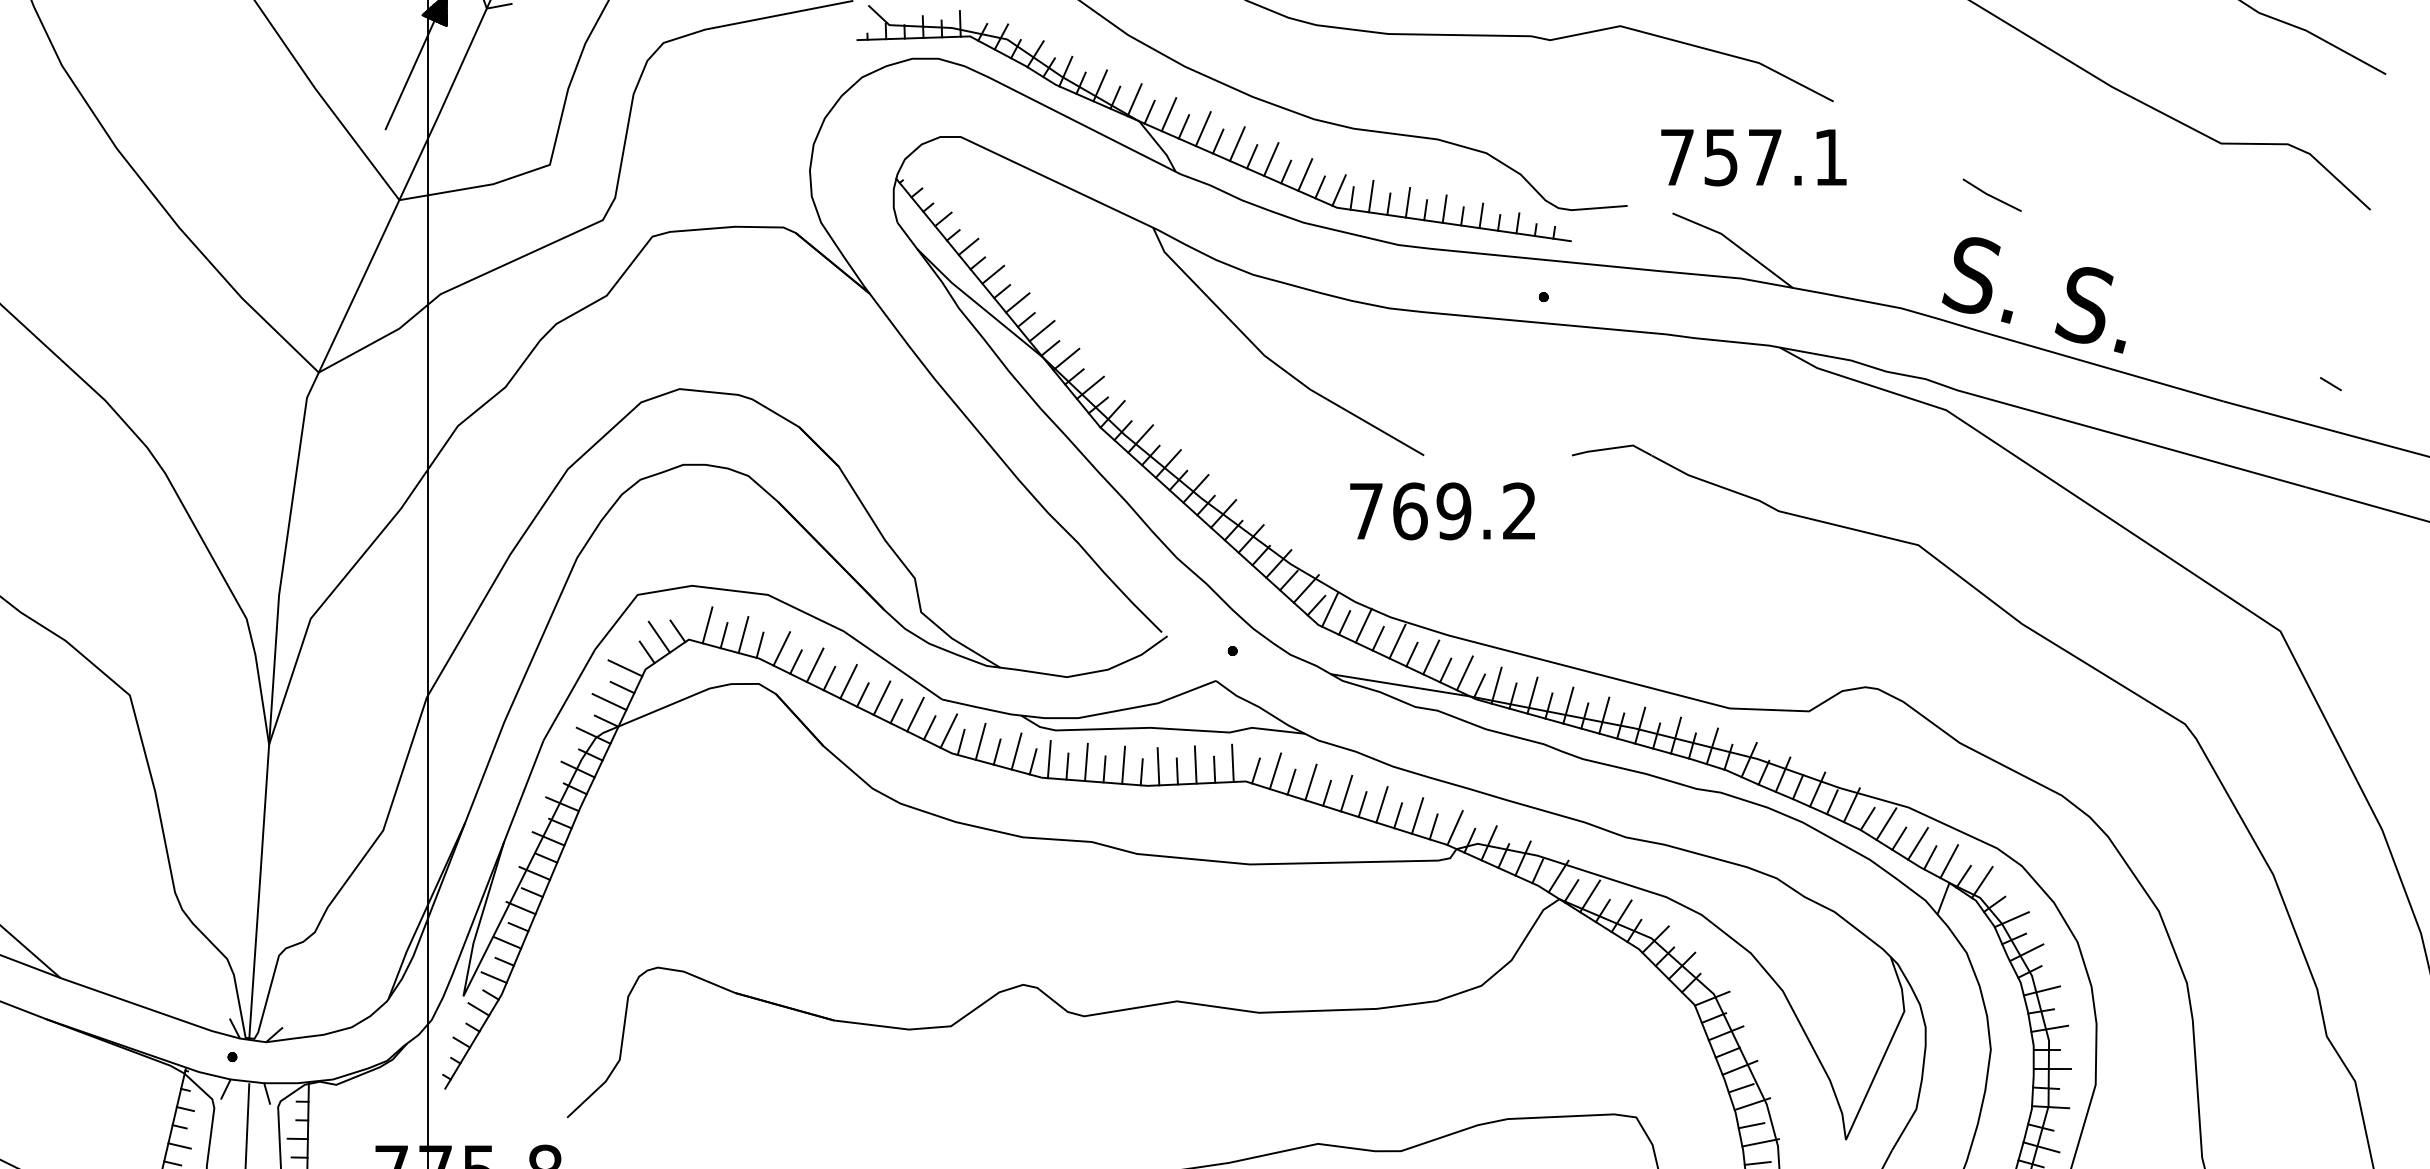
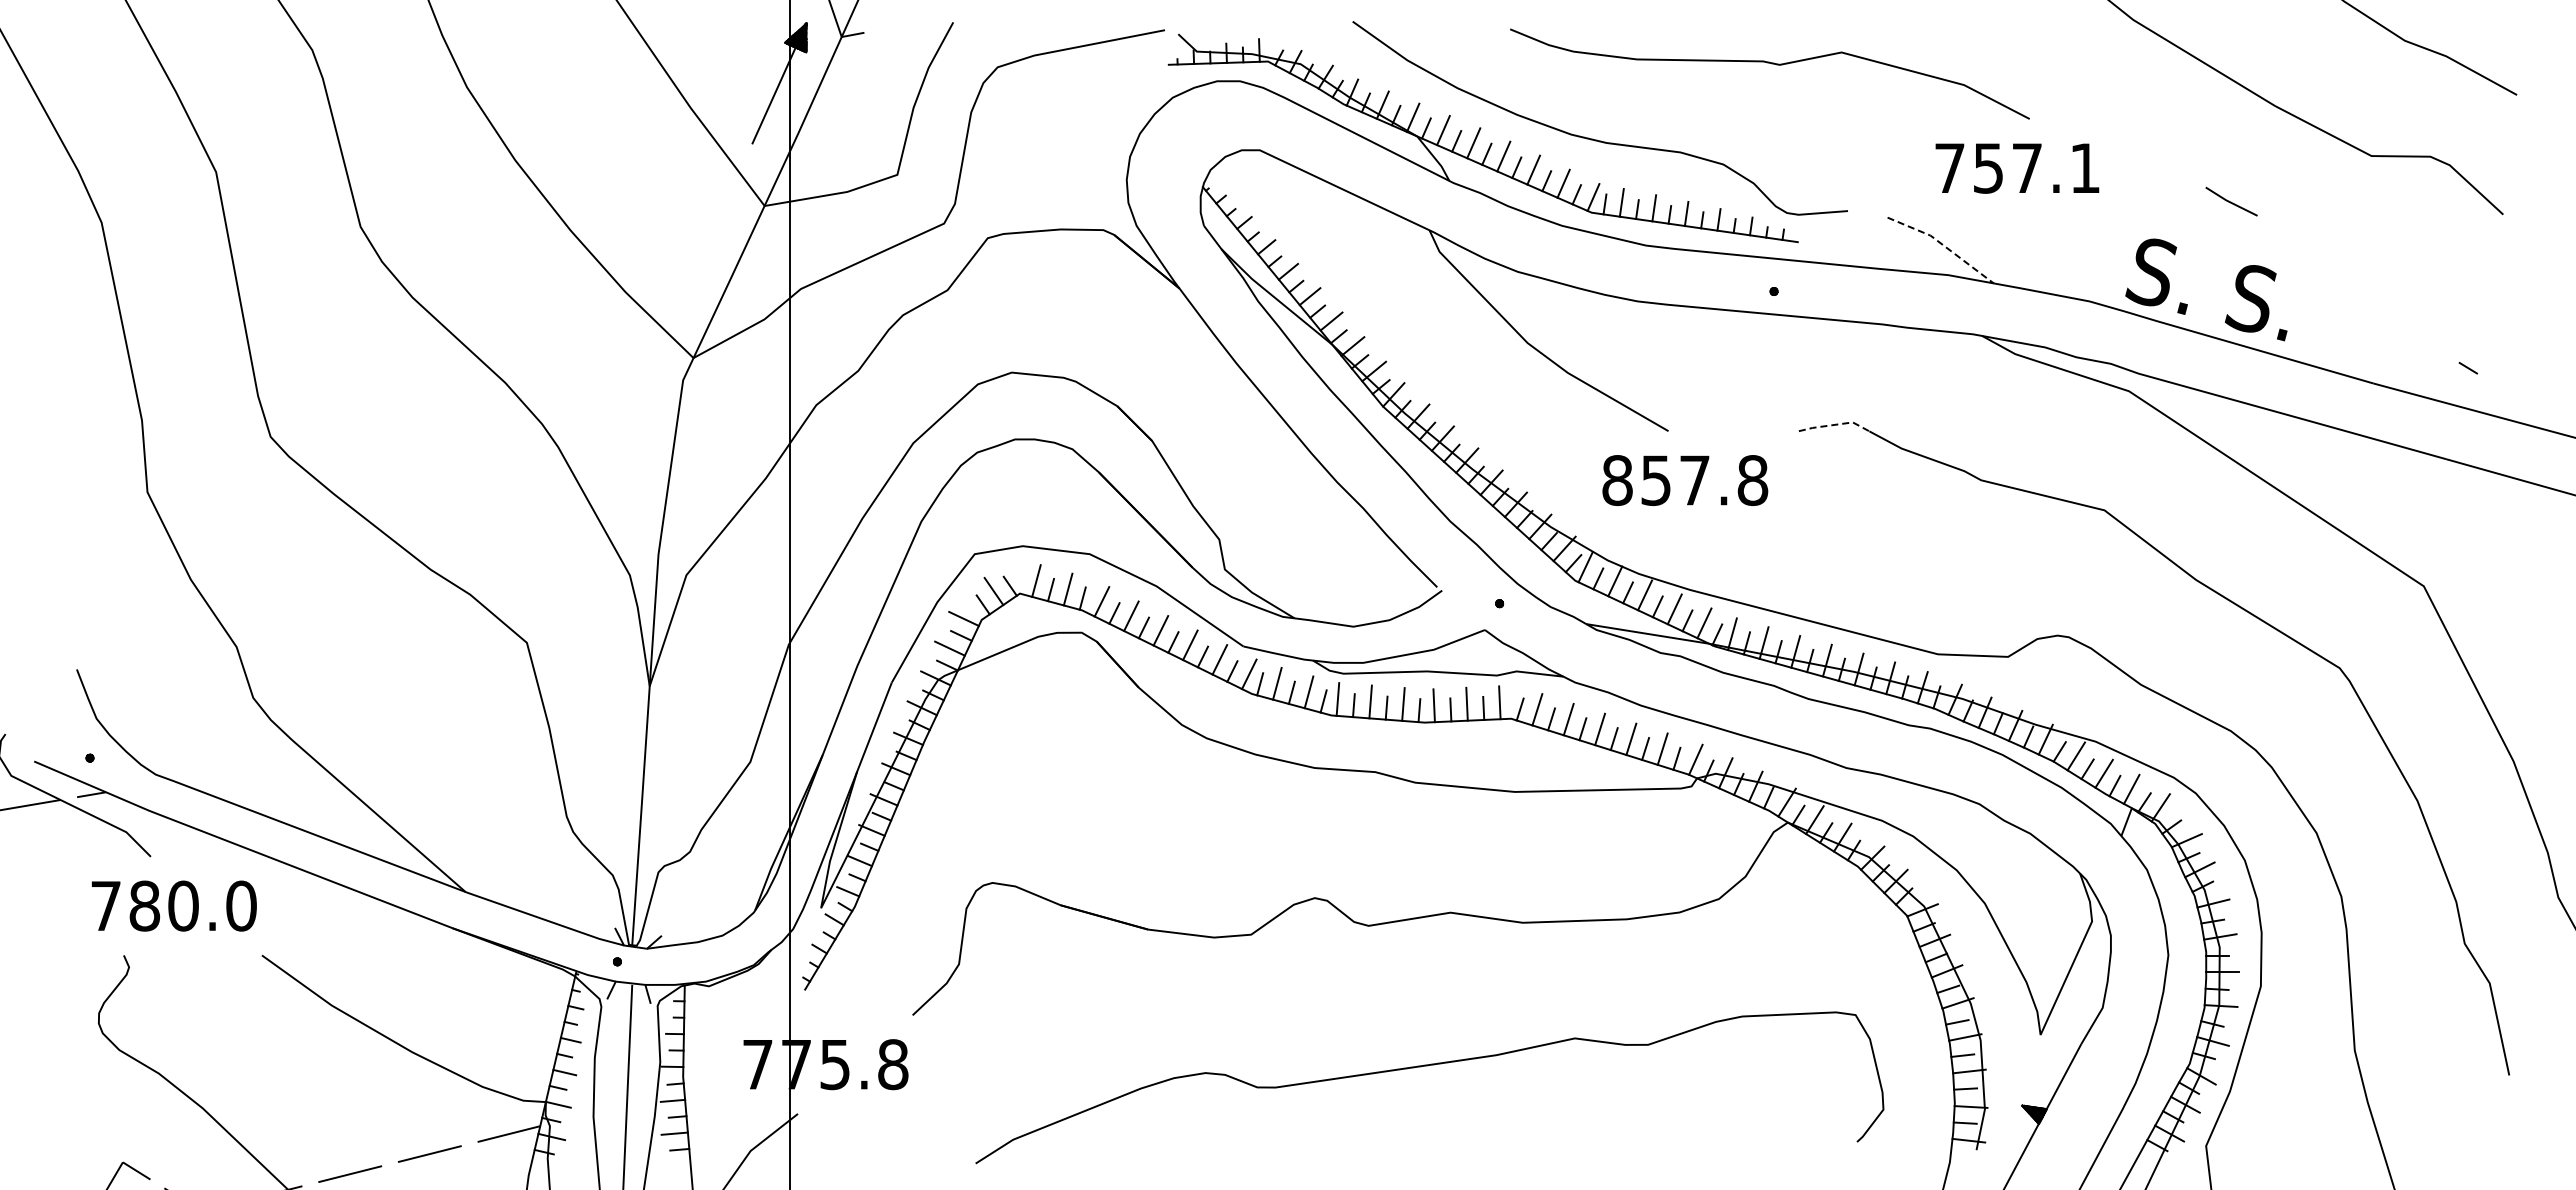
text: (1754, 157) -> (2017, 168), moved
line: (1992, 195) -> (2231, 201), moved
line: (1735, 244) -> (1943, 245), solid -> dashed
line: (1613, 447) -> (1835, 424), solid -> dashed
text: (1443, 511) -> (1685, 480), 769.2 -> 857.8

